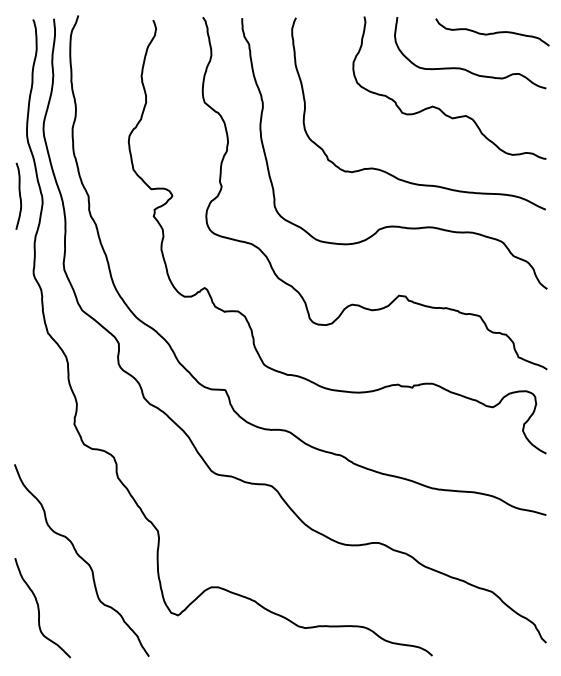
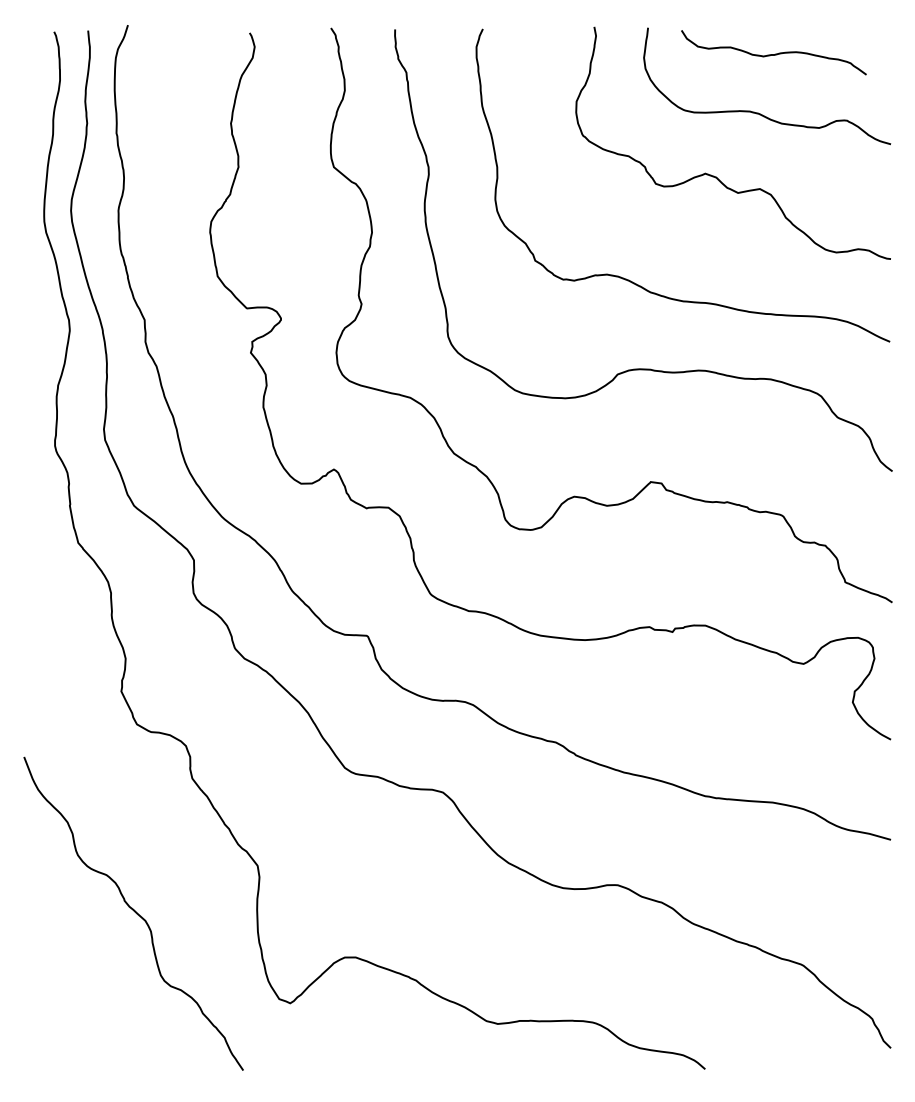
curve: (492, 32) -> (773, 52), moved
curve: (19, 195) -> (31, 318), removed
curve: (39, 608) -> (64, 992), removed

